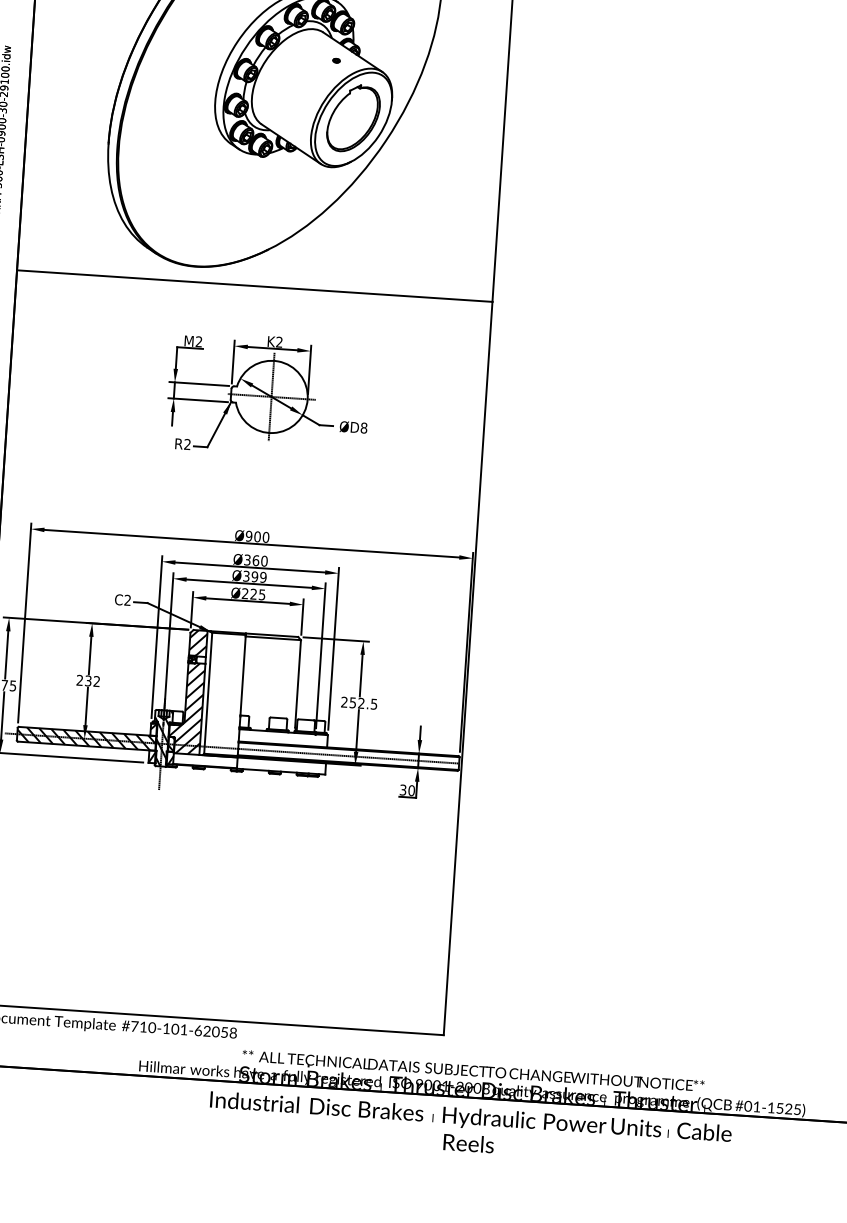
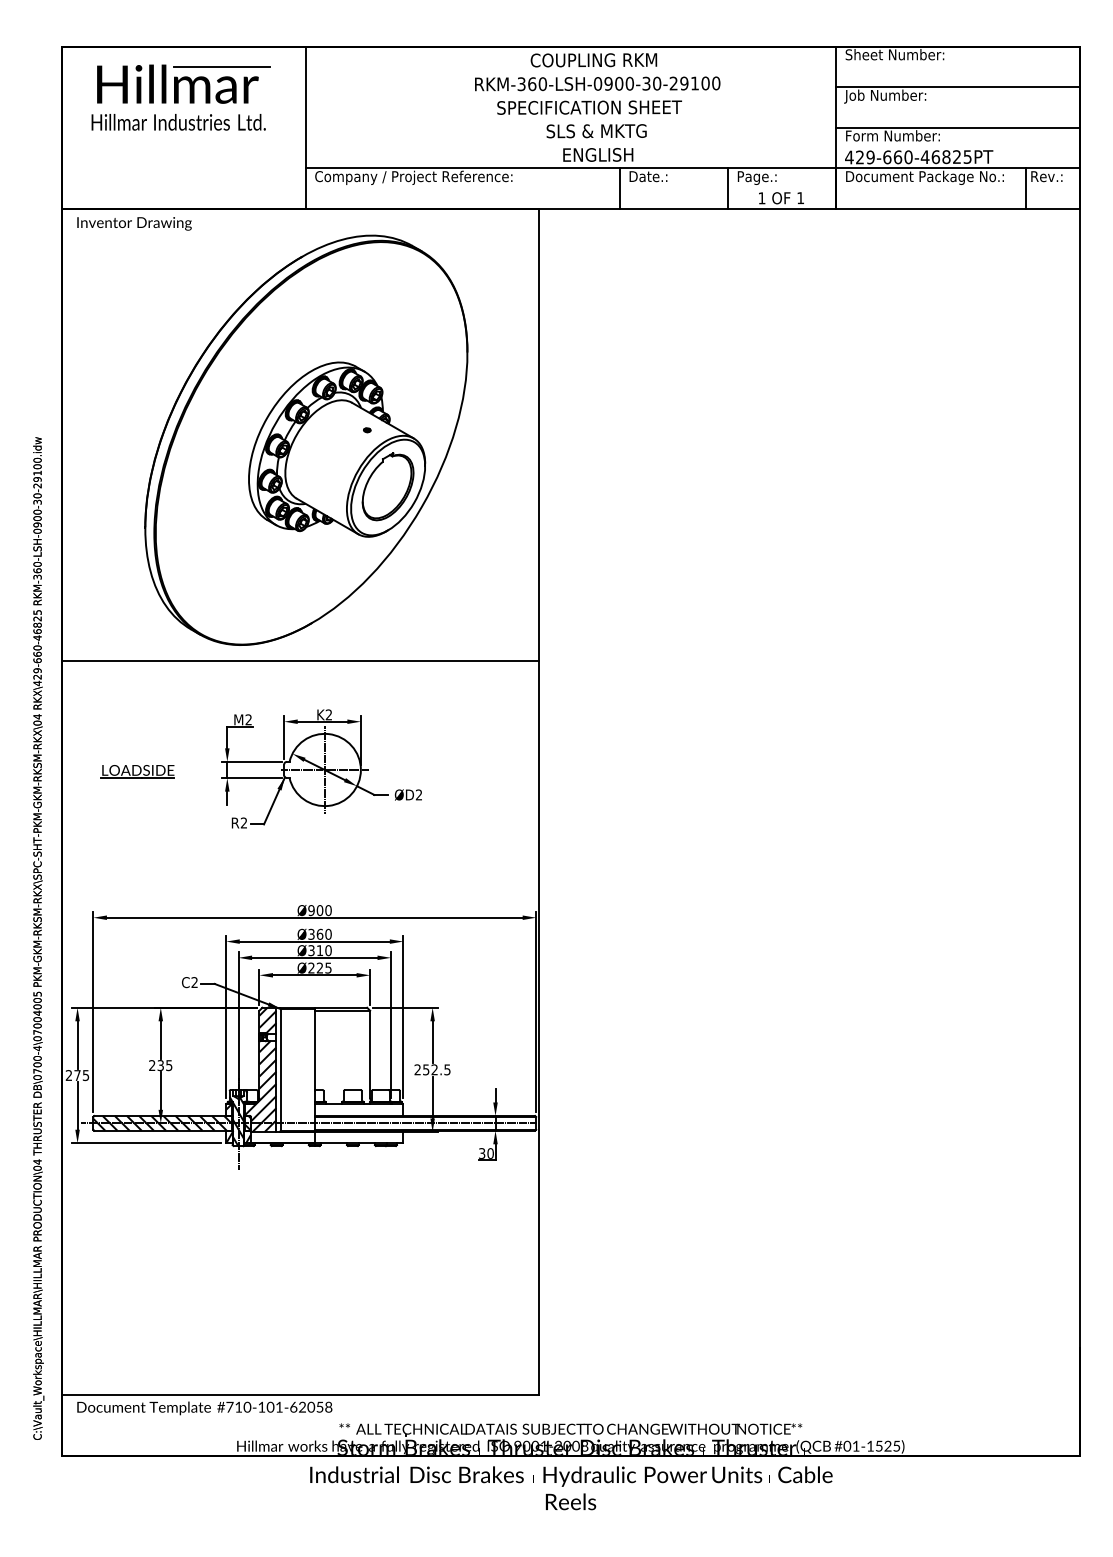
part: (84, 386) -> (137, 771), added
text: (363, 427) -> (418, 794), ØD8 -> ØD2
text: (258, 576) -> (323, 950), Ø399 -> Ø310
text: (97, 681) -> (169, 1065), 232 -> 235

